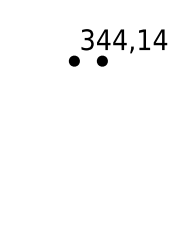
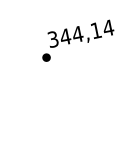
part: (101, 60) -> (67, 52), removed

